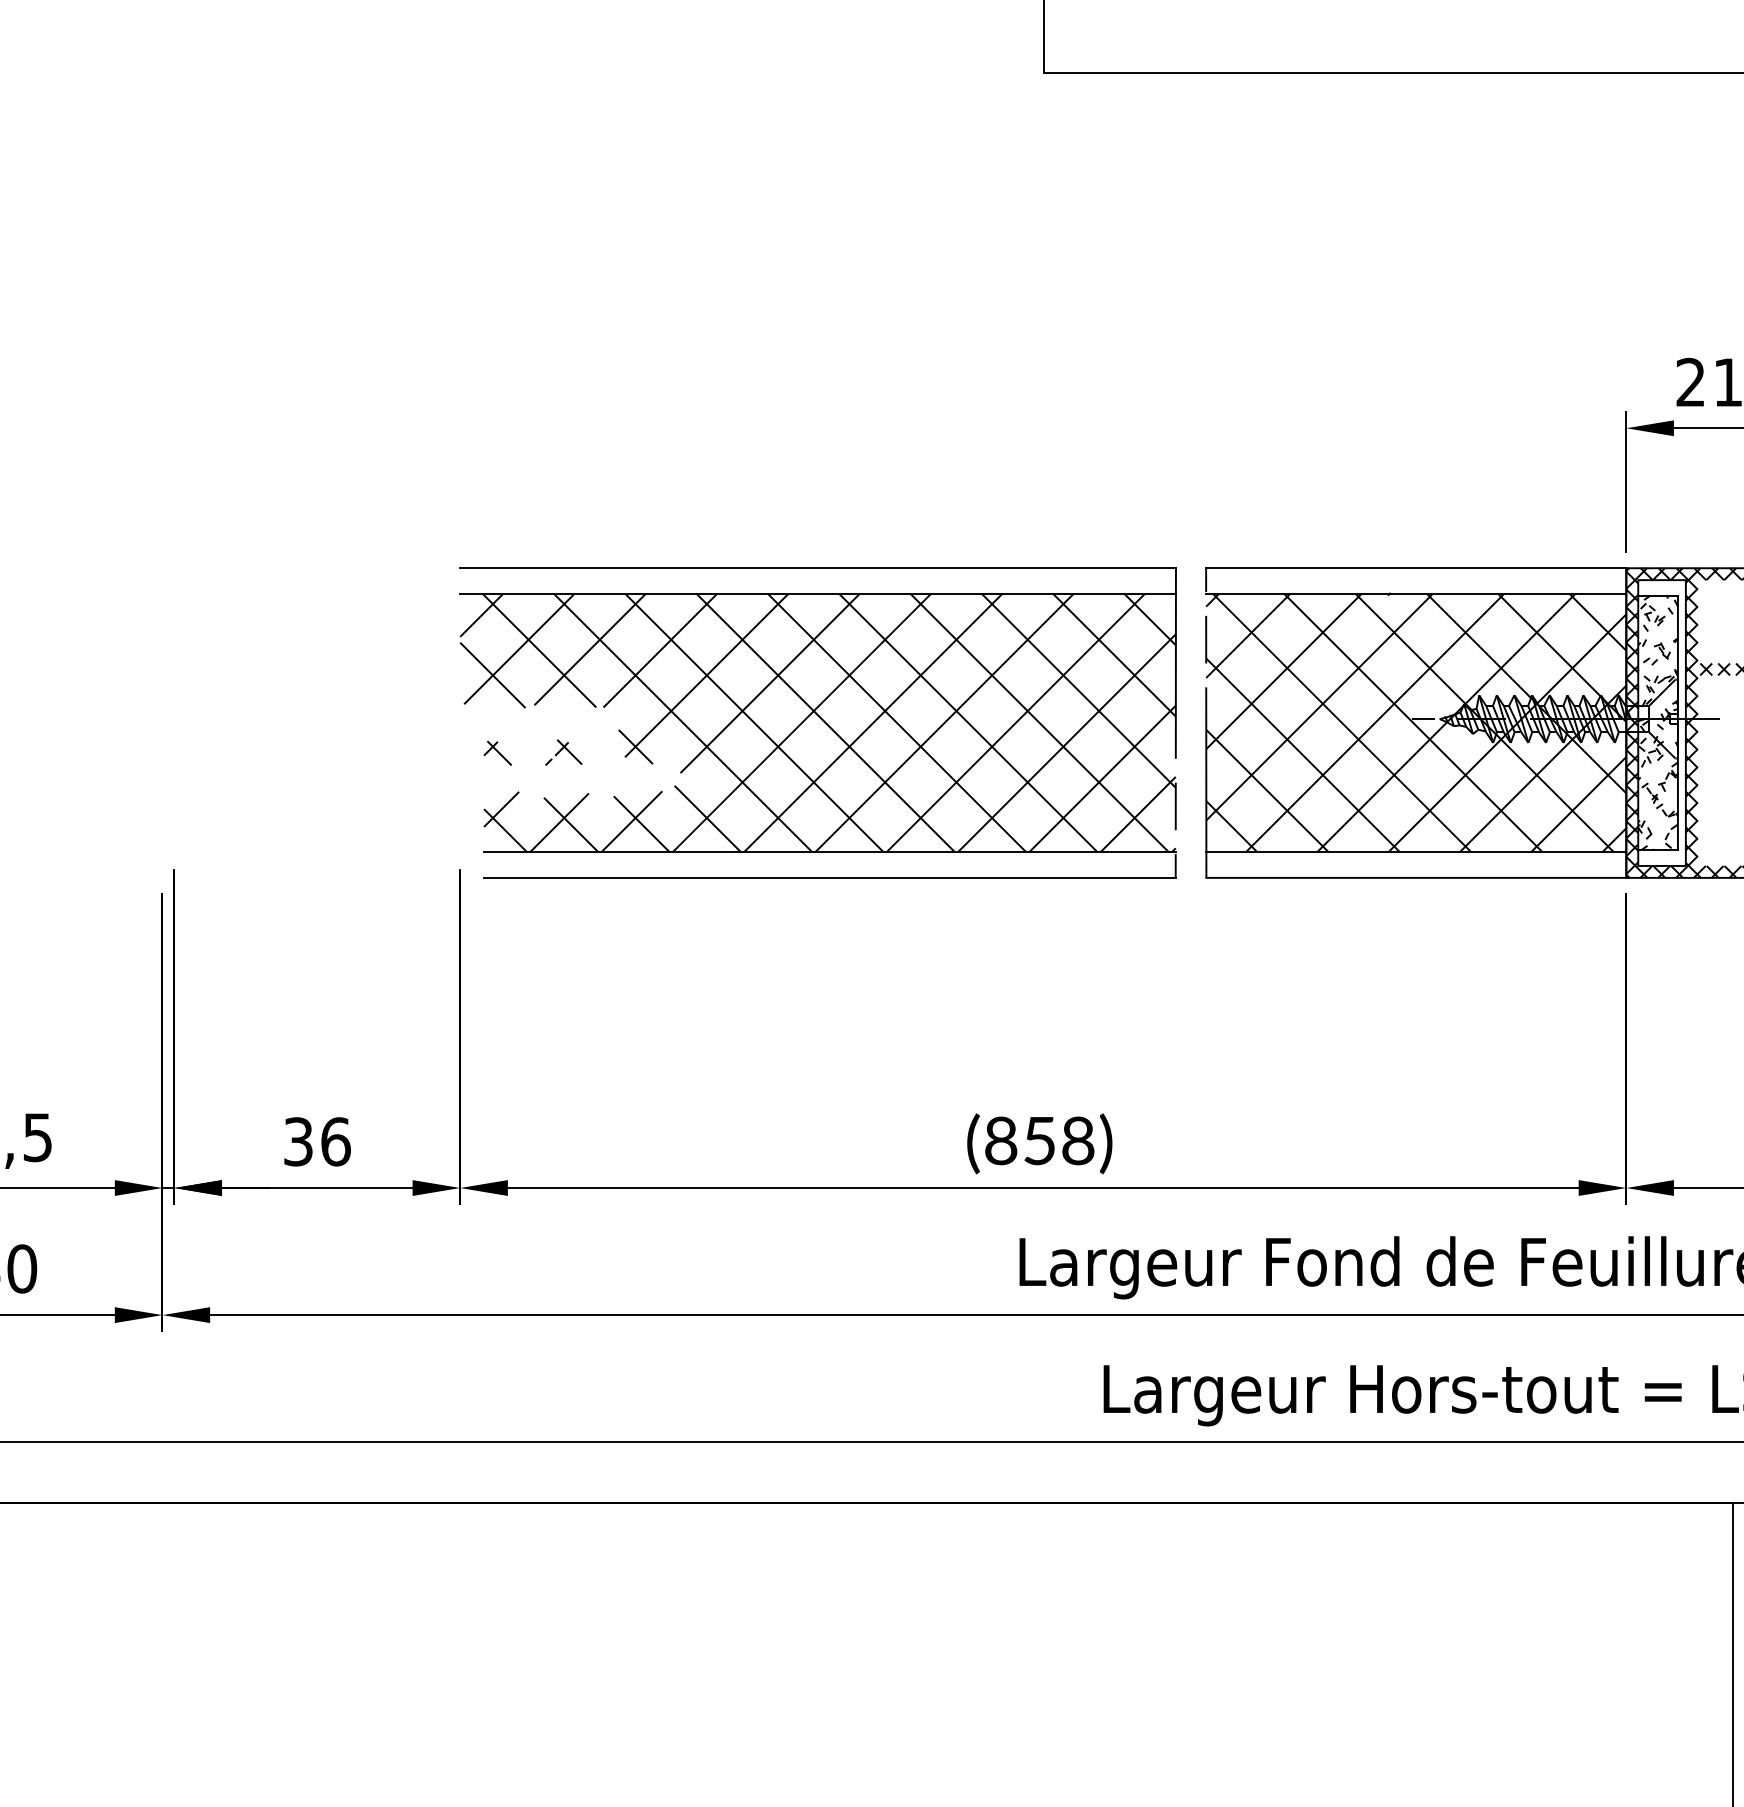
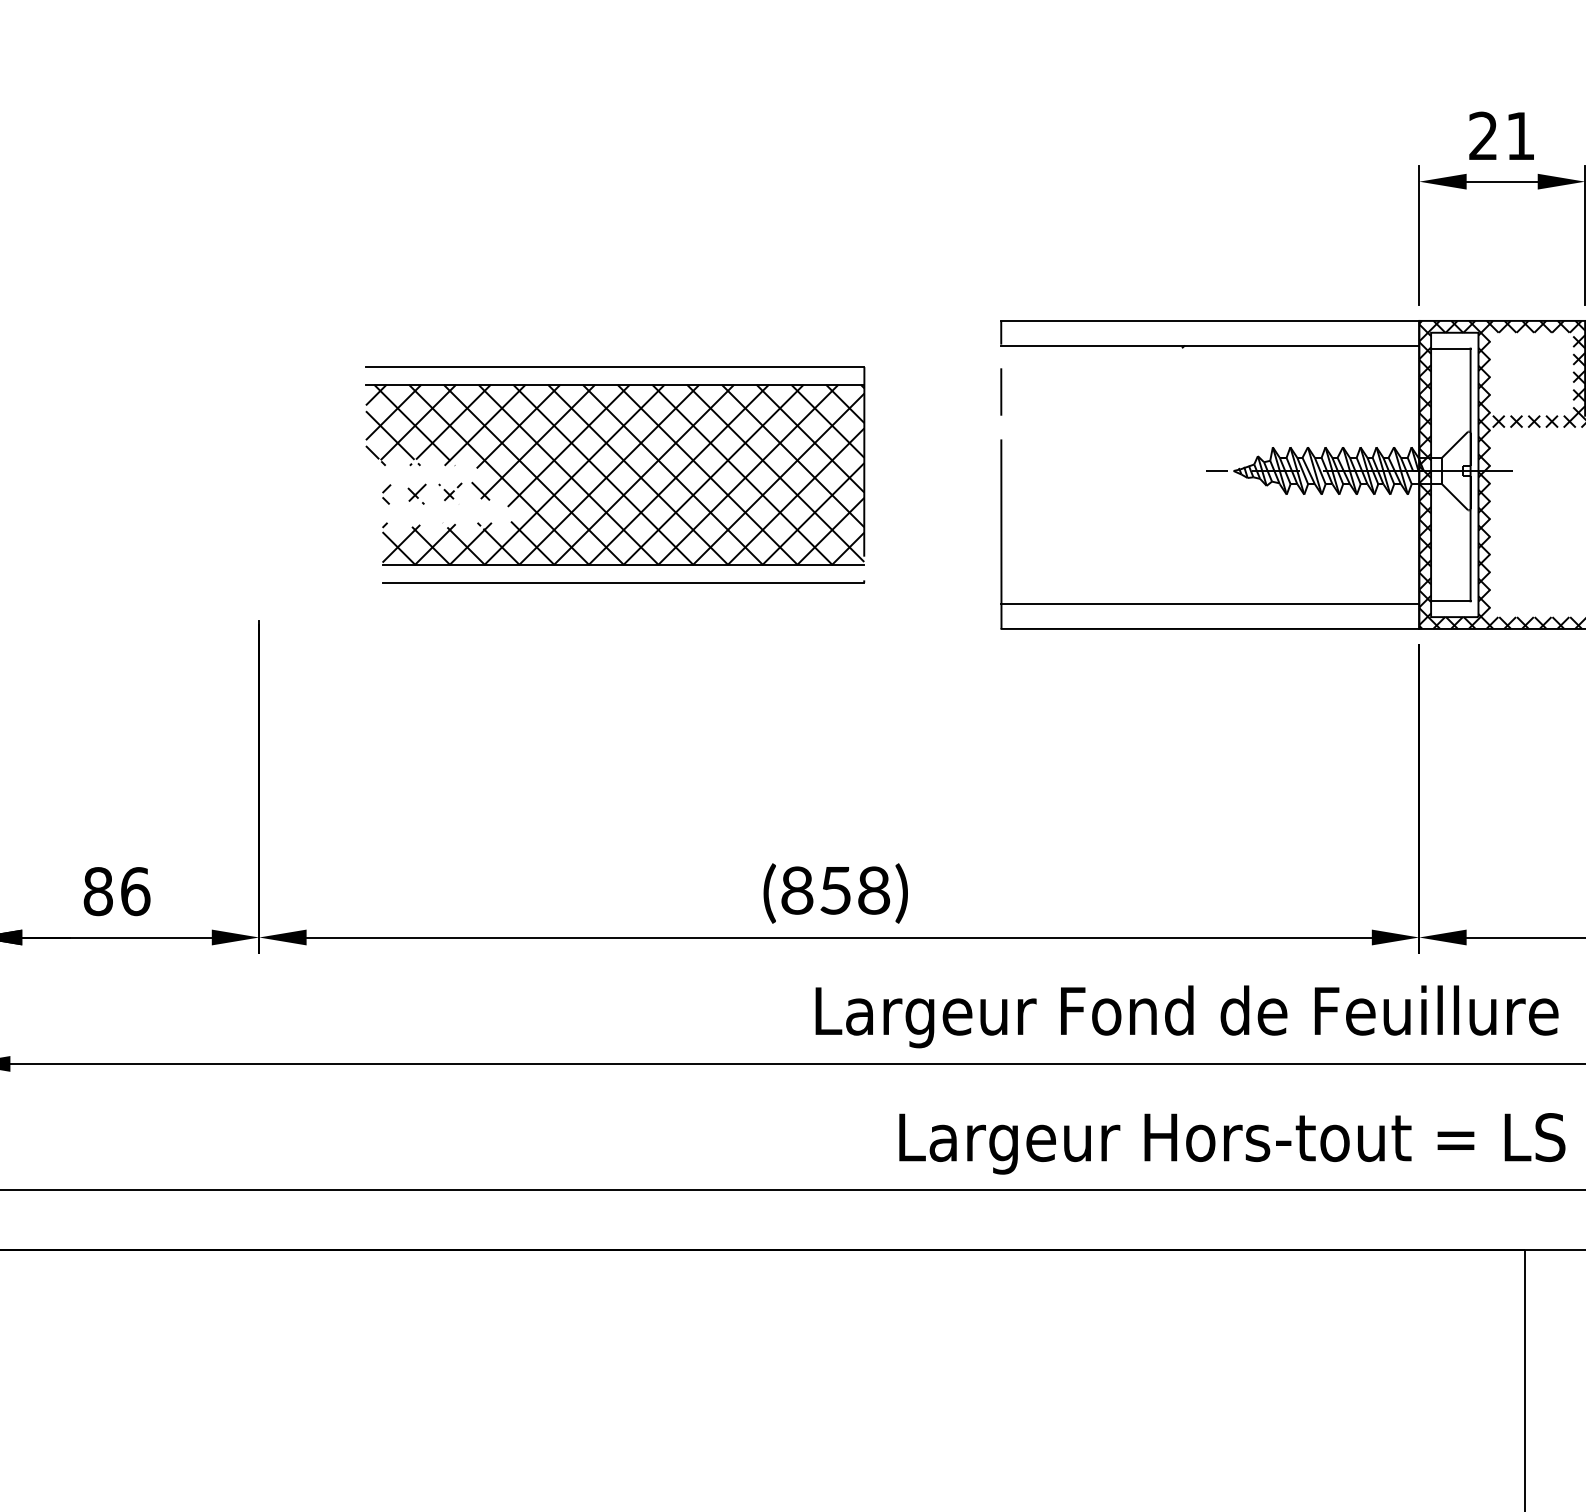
part: (817, 722) -> (614, 474), size x0.7
hatch: (1416, 722) -> (1210, 474), removed
hatch: (1657, 723) -> (1450, 475), removed
text: (298, 1141) -> (98, 891), 36 -> 86

